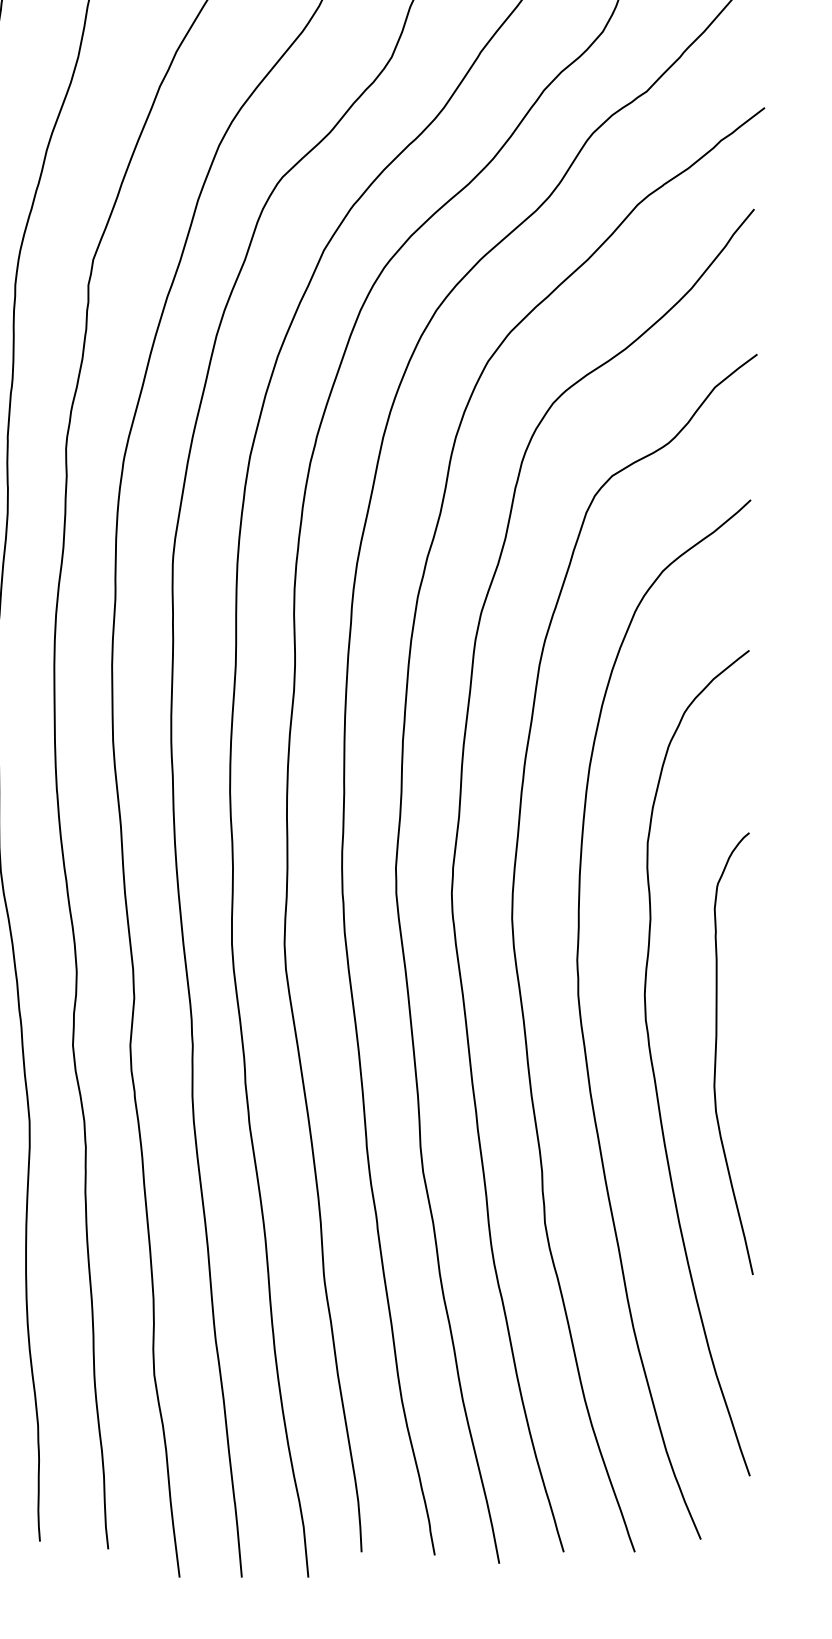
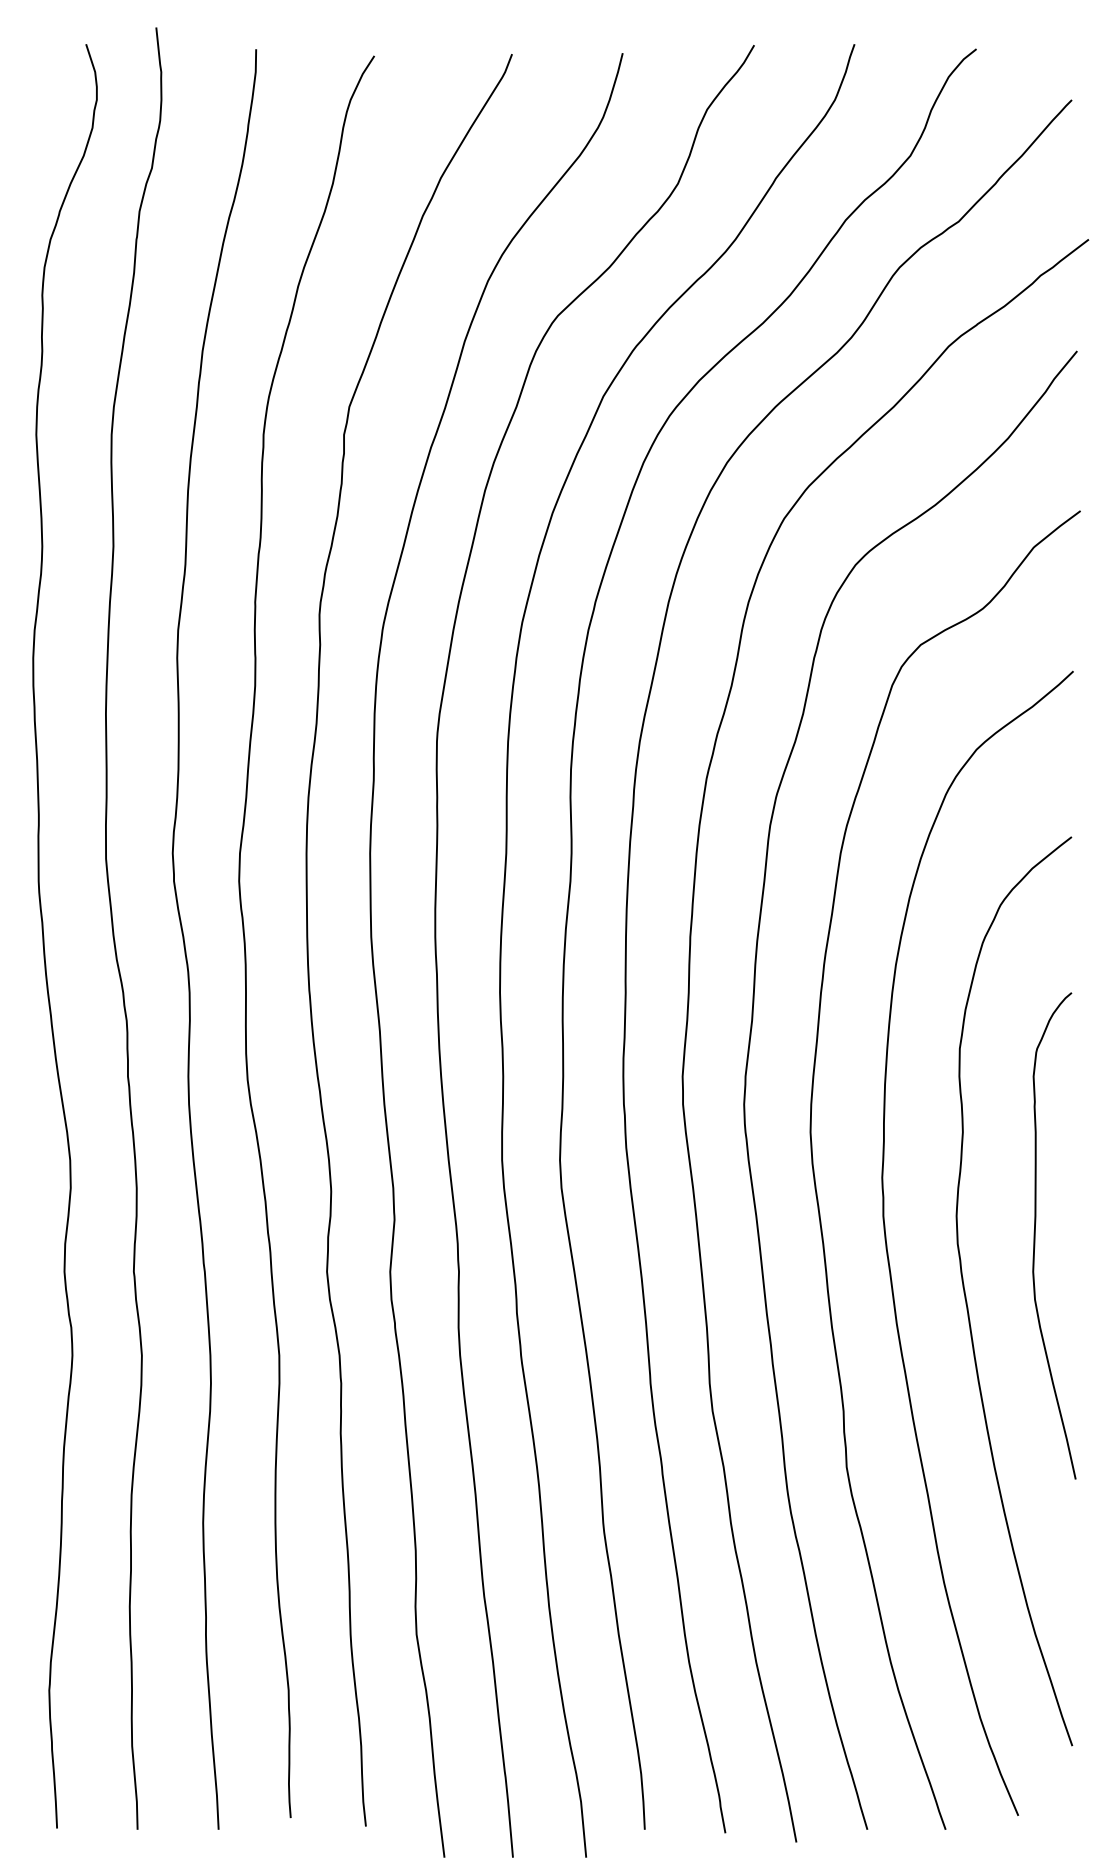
curve: (716, 1053) -> (1035, 1235), moved

